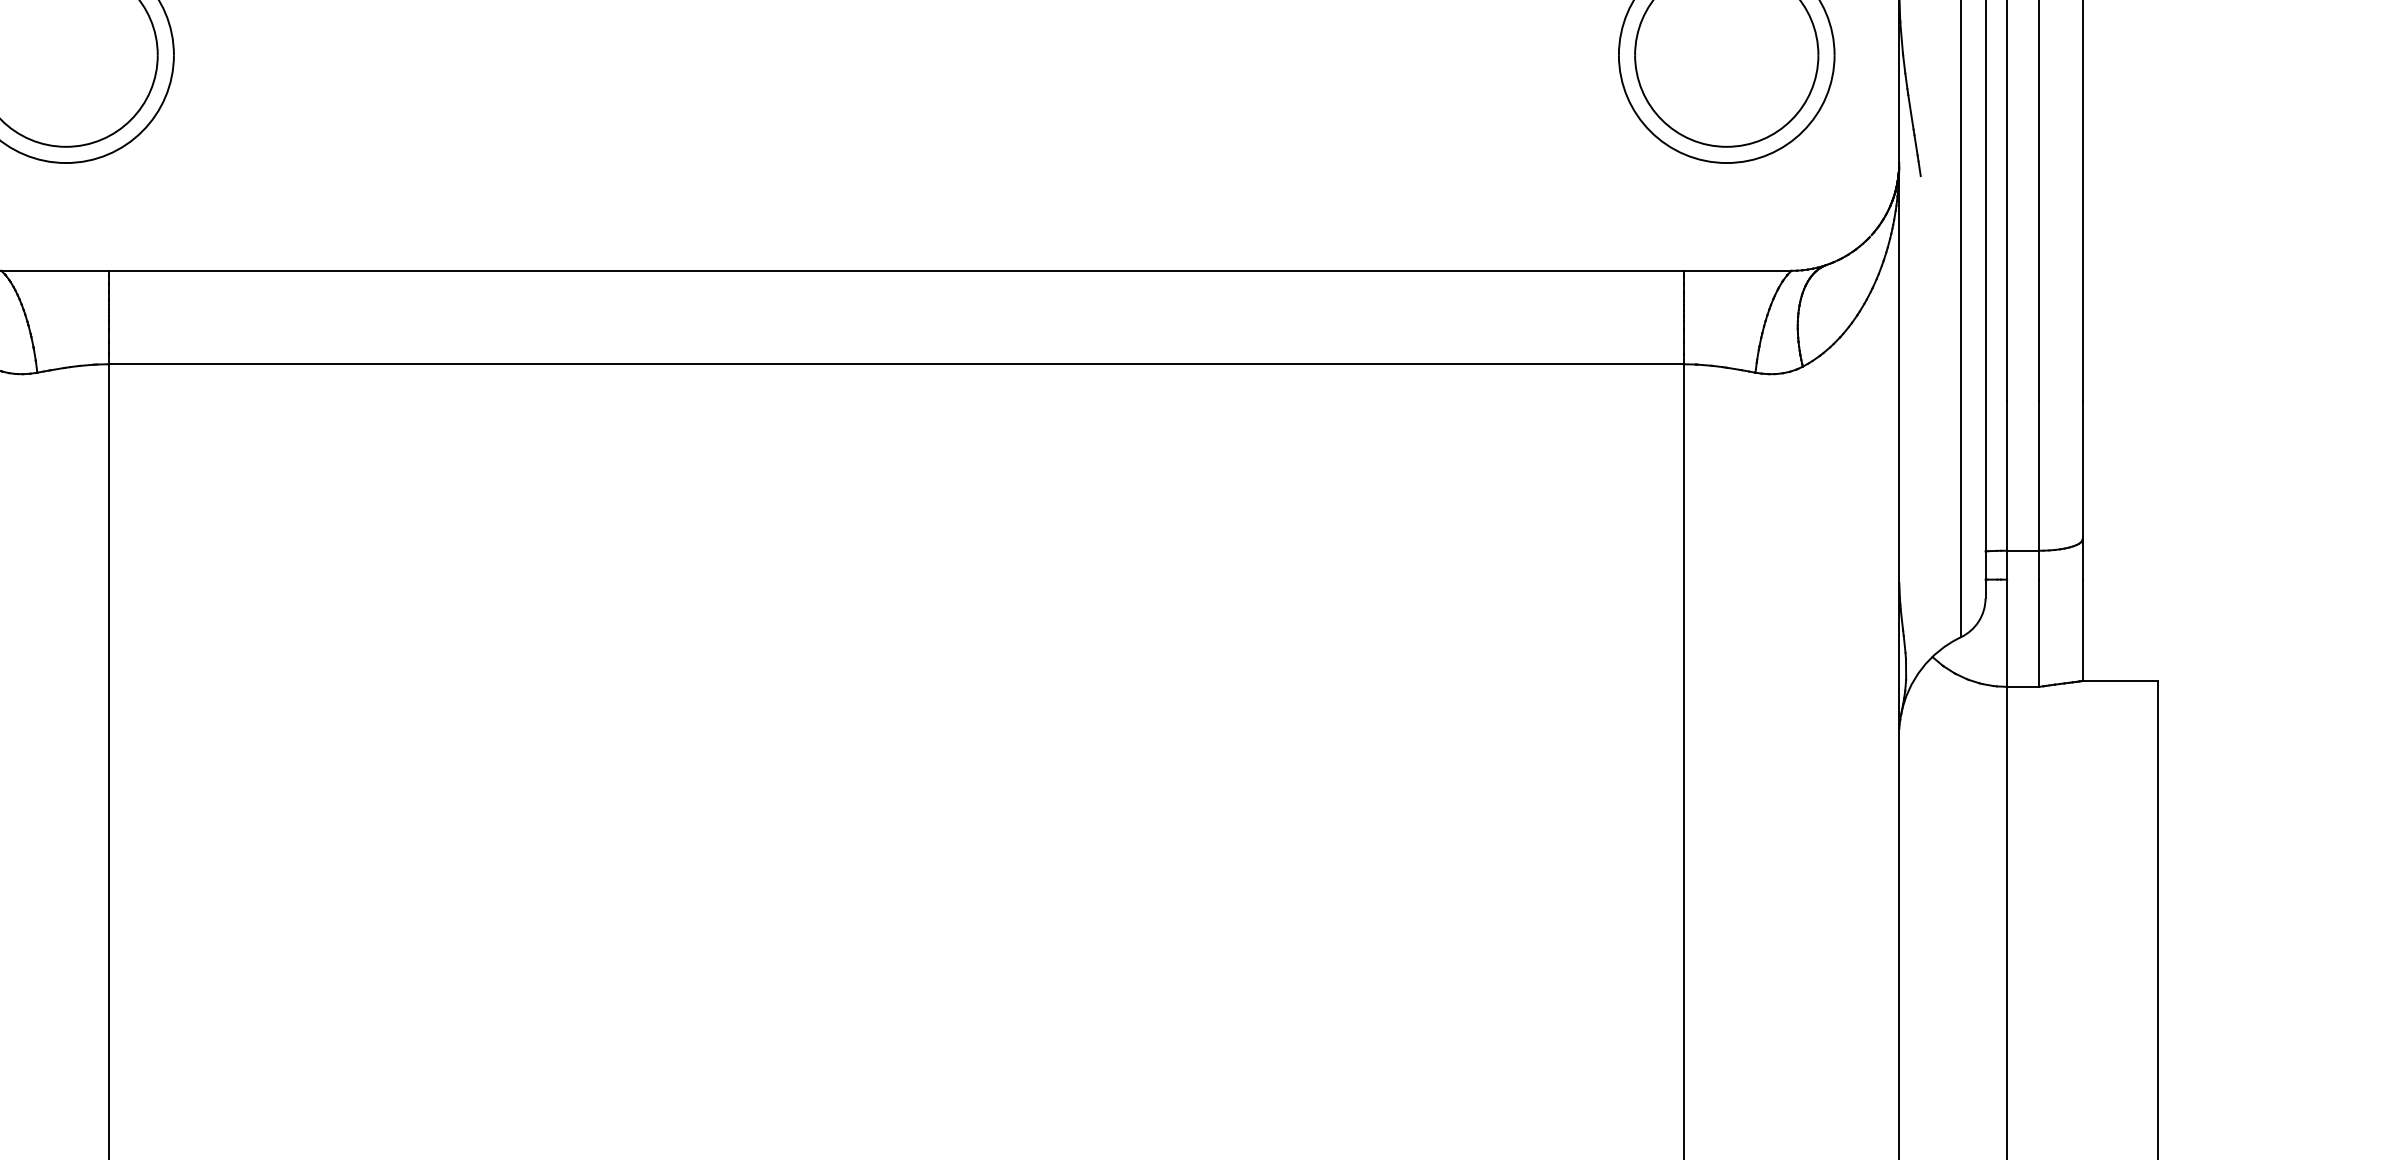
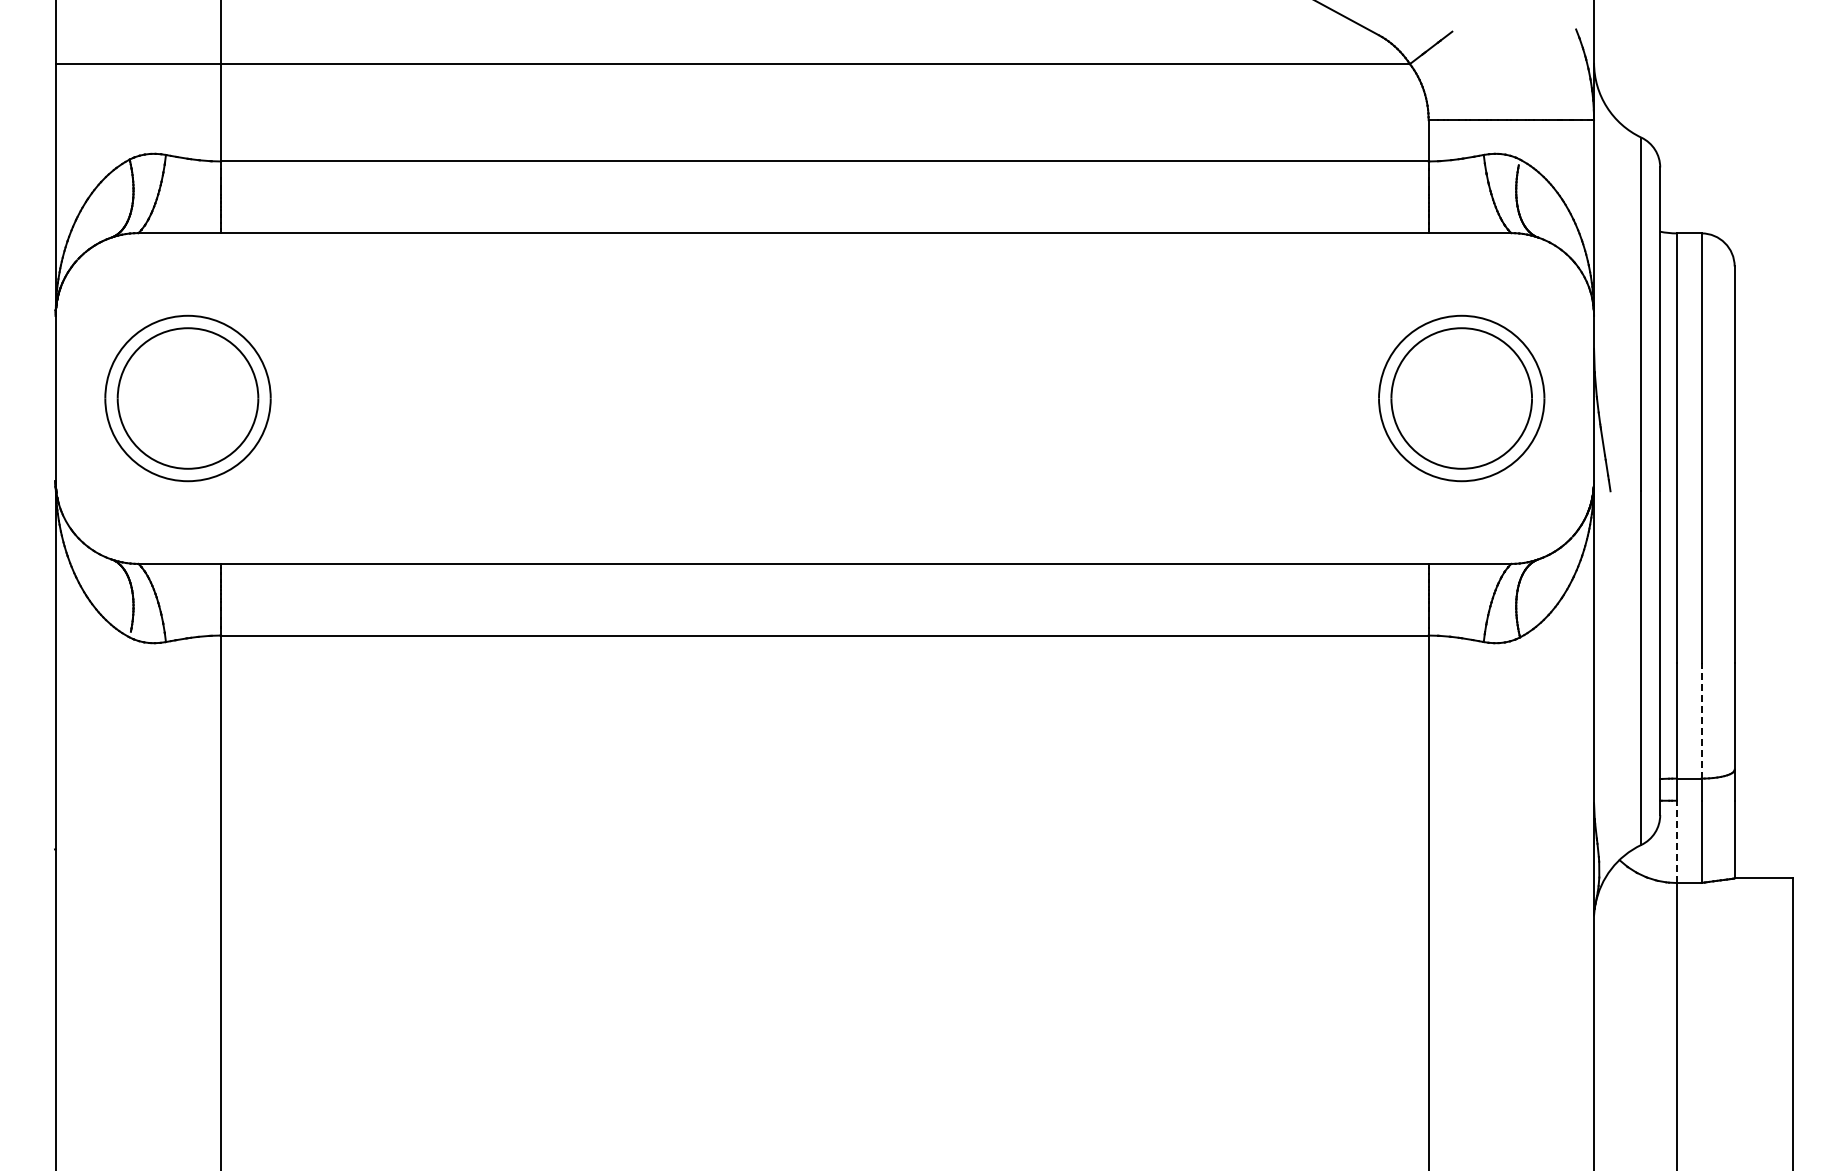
line: (2039, 476) -> (1701, 721), solid -> dashed
line: (2006, 632) -> (1676, 841), solid -> dashed

